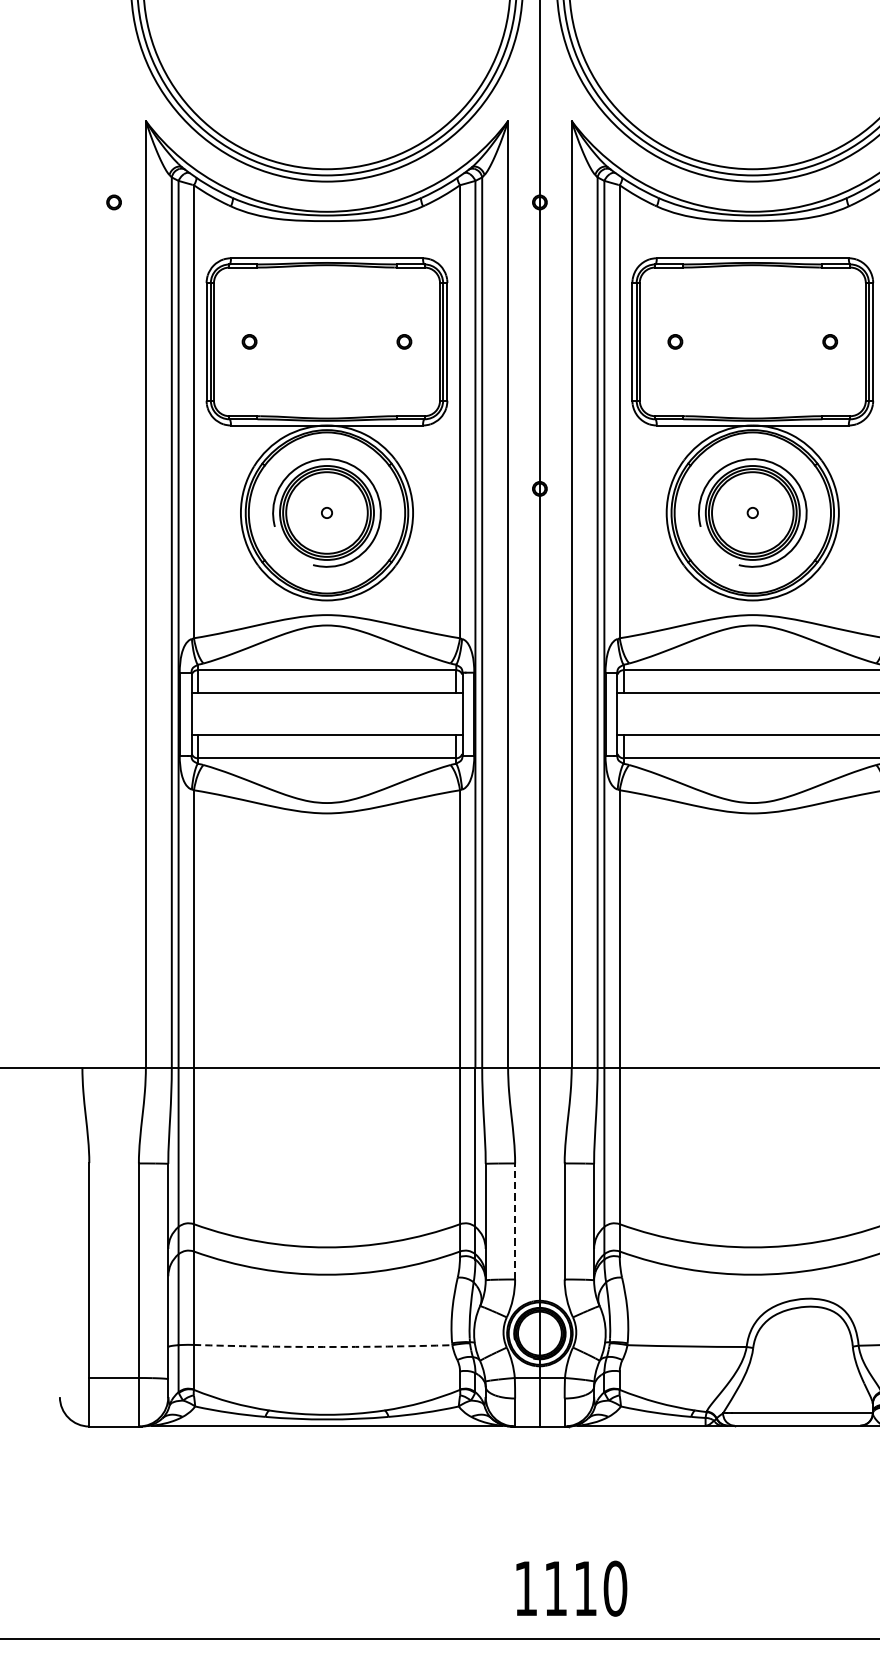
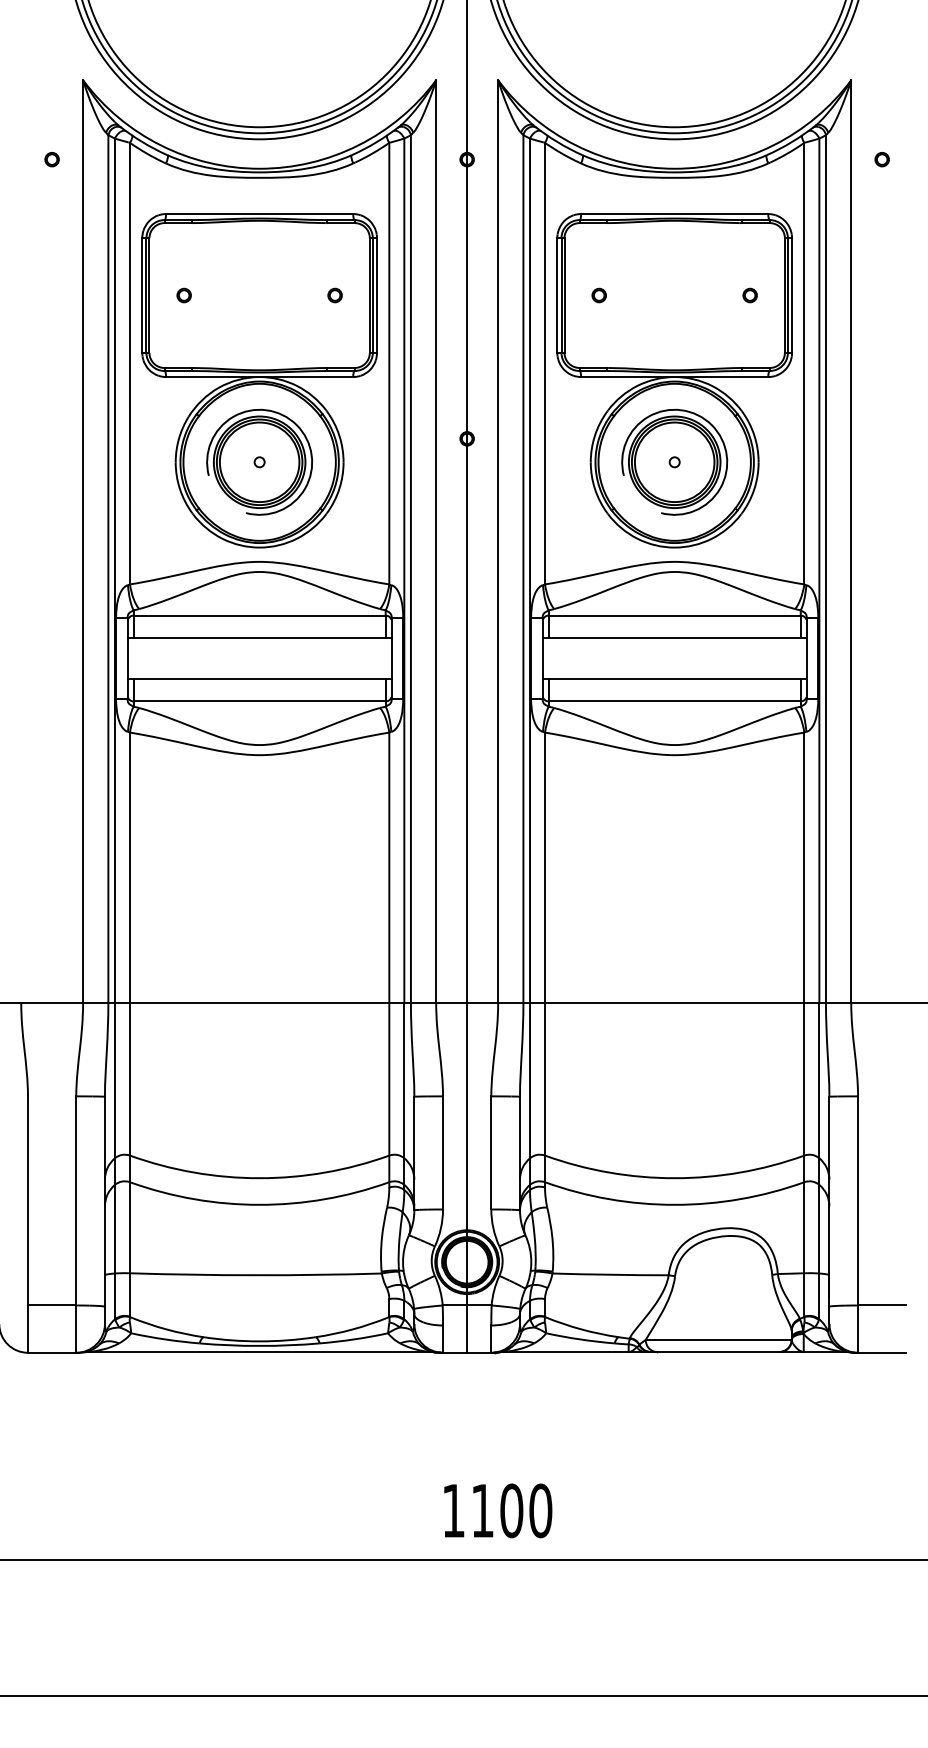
line: (515, 1221) -> (443, 1152), dashed -> solid
arc: (322, 1347) -> (255, 1275), dashed -> solid
text: (585, 1588) -> (511, 1510), 1110 -> 1100

